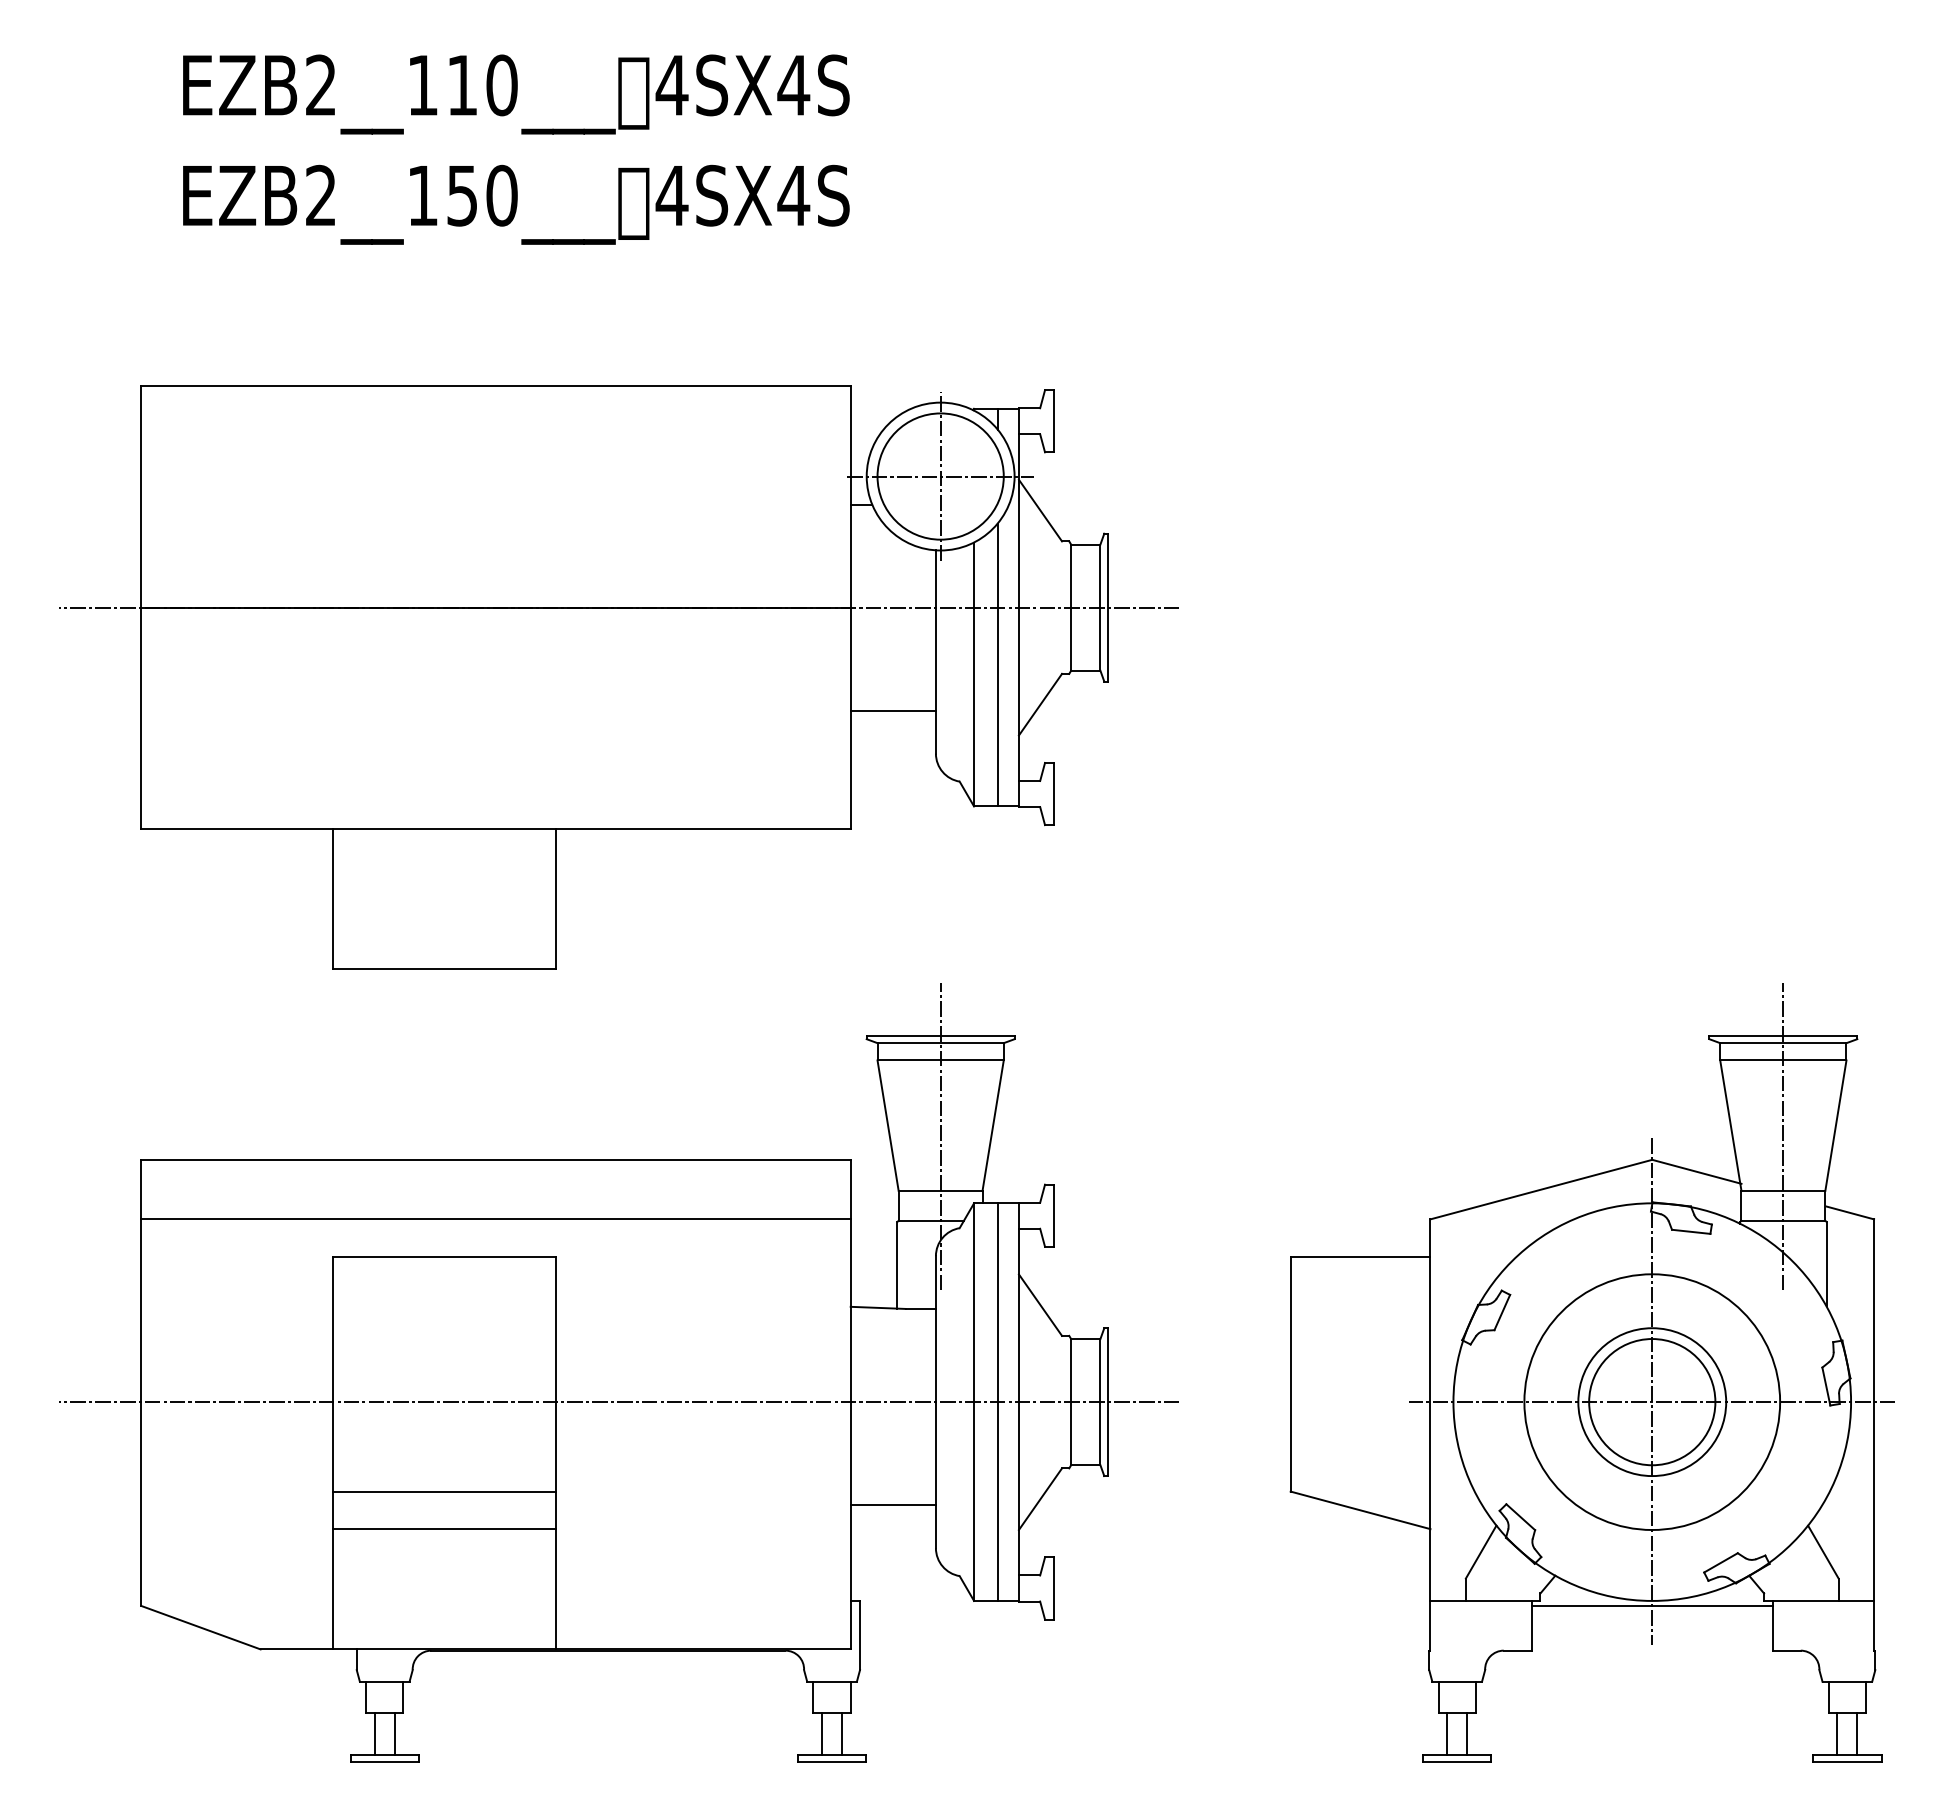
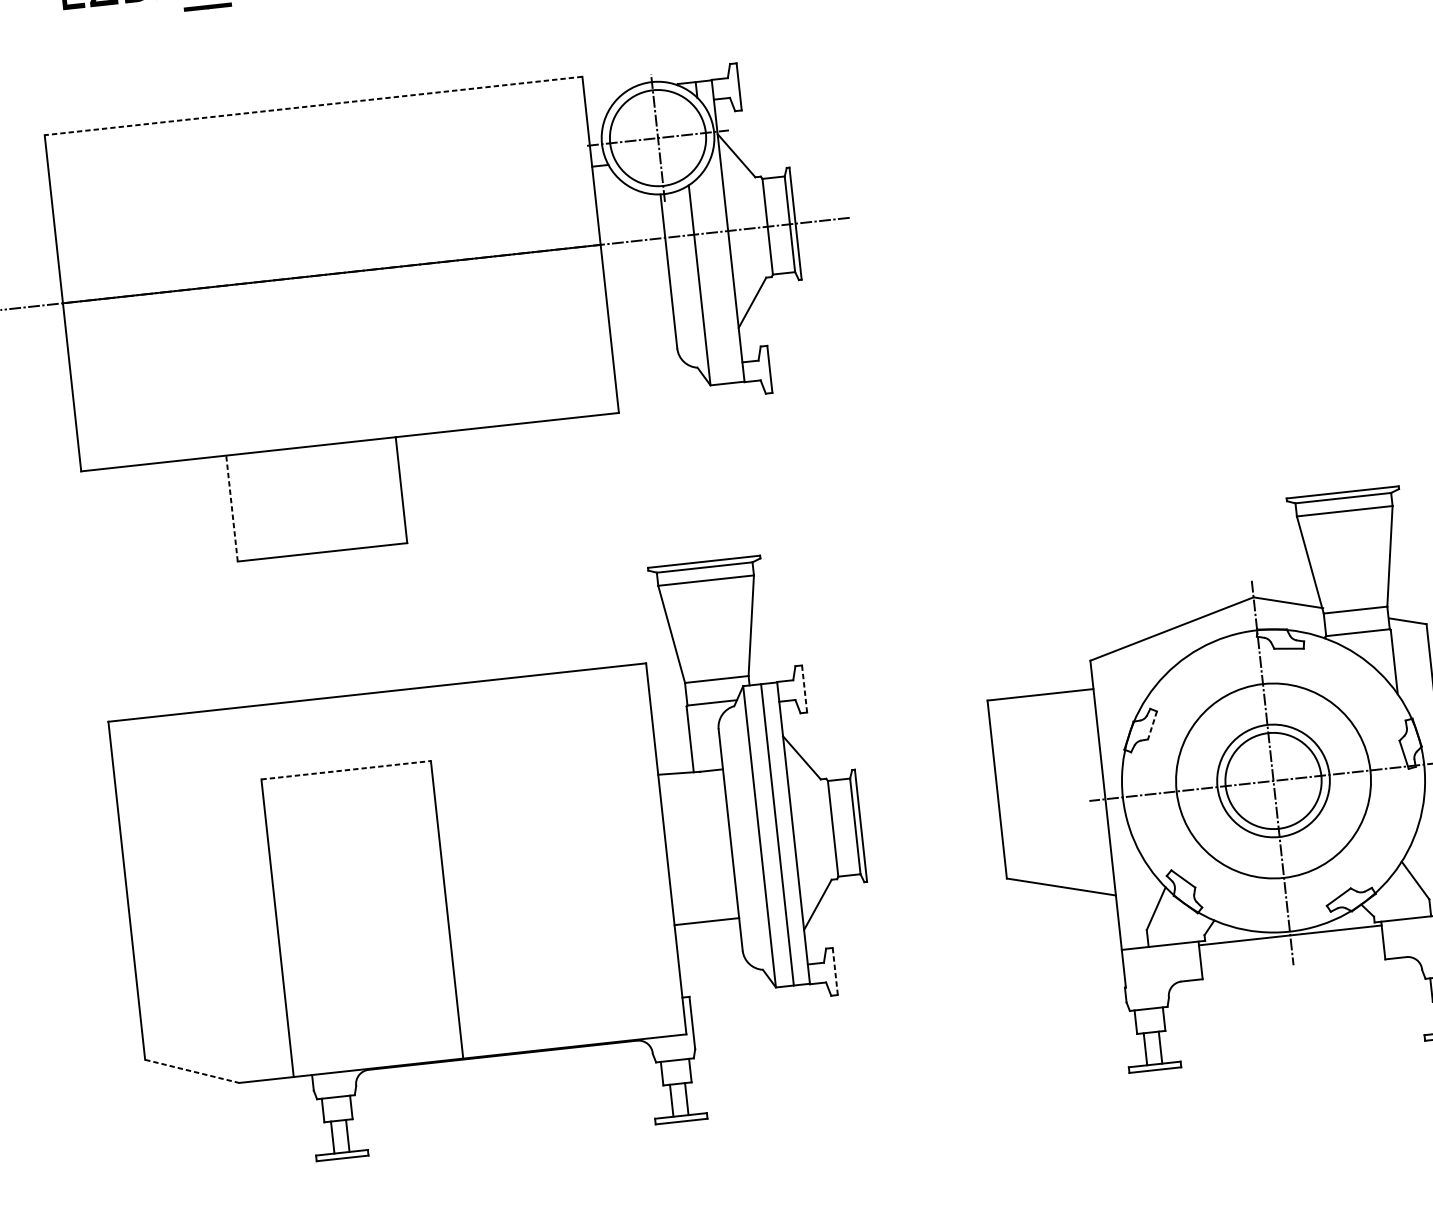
line: (495, 385) -> (313, 105), solid -> dashed
line: (997, 664) -> (716, 275), removed
line: (892, 710) -> (640, 319), removed
line: (332, 899) -> (231, 508), solid -> dashed
line: (940, 1136) -> (712, 638), removed
line: (1783, 1136) -> (1351, 568), removed
line: (1053, 1215) -> (804, 688), solid -> dashed
line: (495, 1219) -> (381, 737), removed
line: (444, 1256) -> (346, 770), solid -> dashed
line: (1502, 1313) -> (1152, 726), solid -> dashed
line: (618, 1402) -> (490, 866), removed
line: (444, 1491) -> (365, 948), removed
line: (444, 1529) -> (368, 976), removed
line: (1053, 1589) -> (835, 972), solid -> dashed
line: (200, 1627) -> (191, 1071), solid -> dashed

